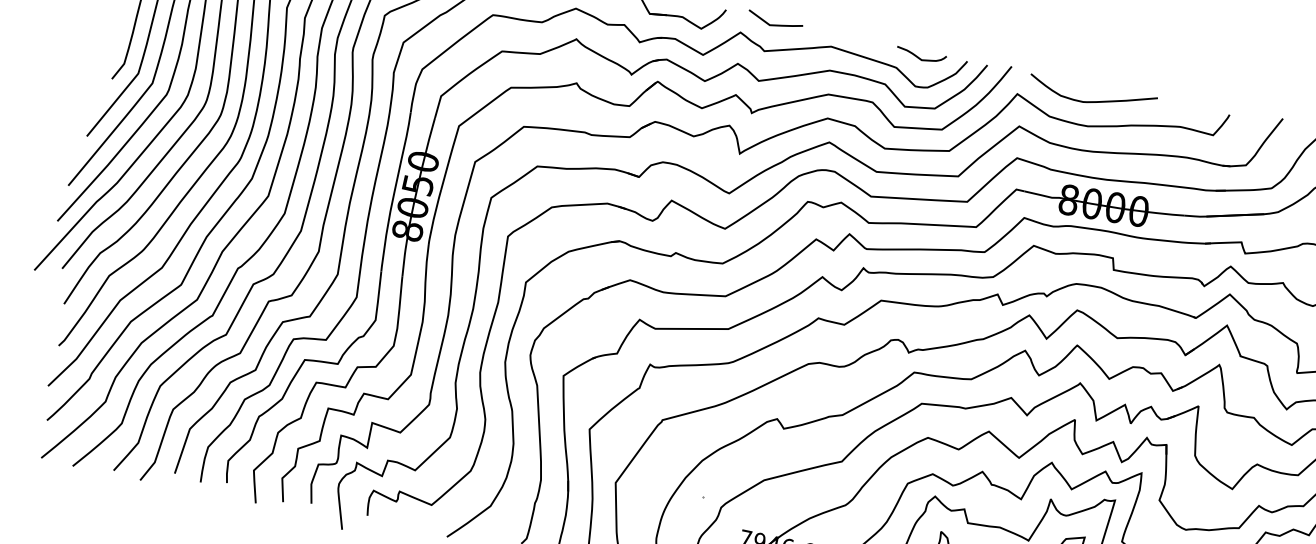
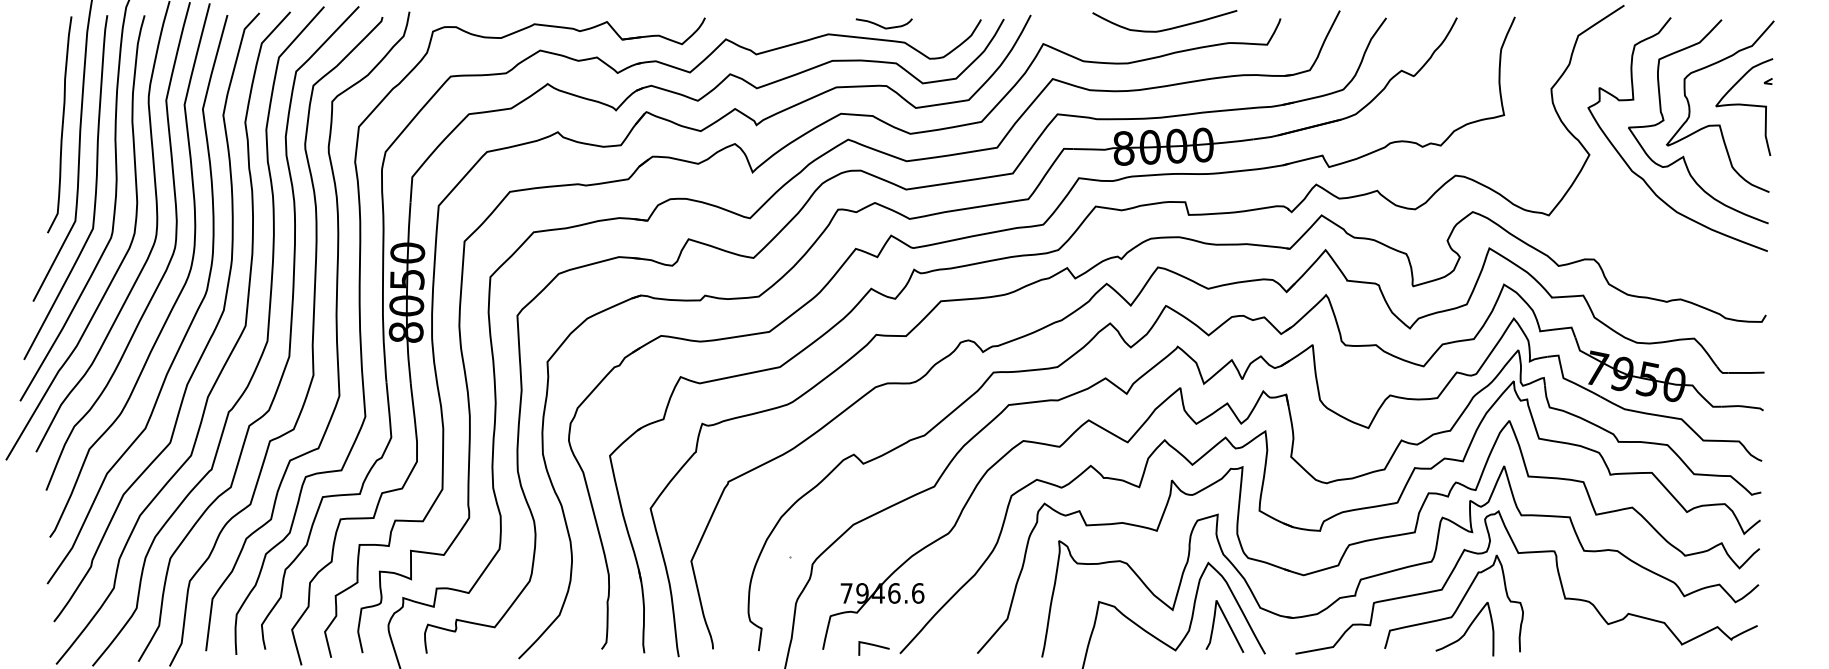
line: (775, 24) -> (762, 22), removed
curve: (918, 56) -> (881, 25), moved
curve: (1092, 100) -> (1166, 28), moved

